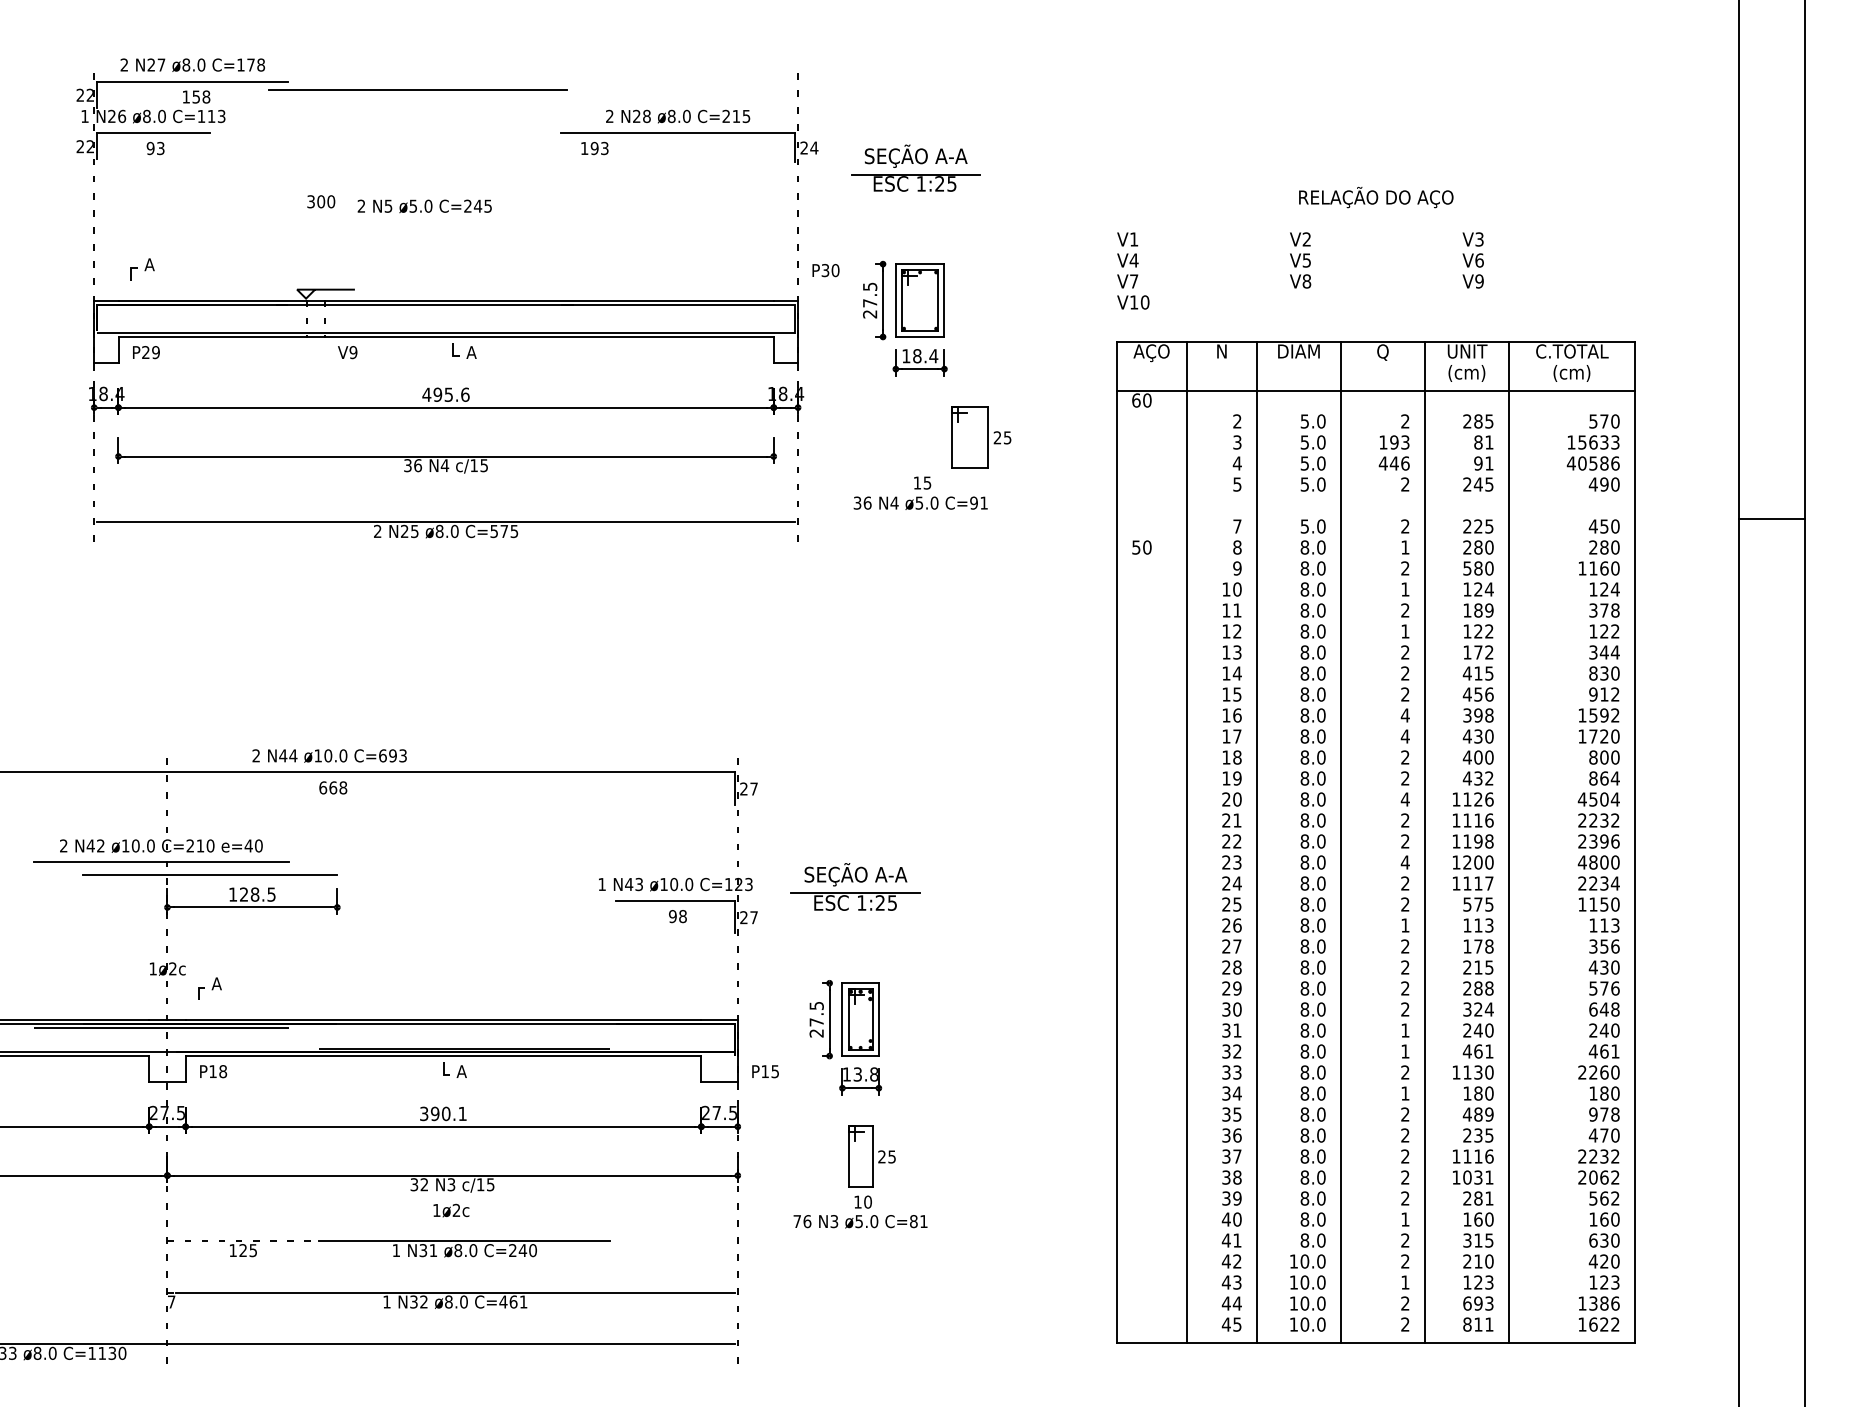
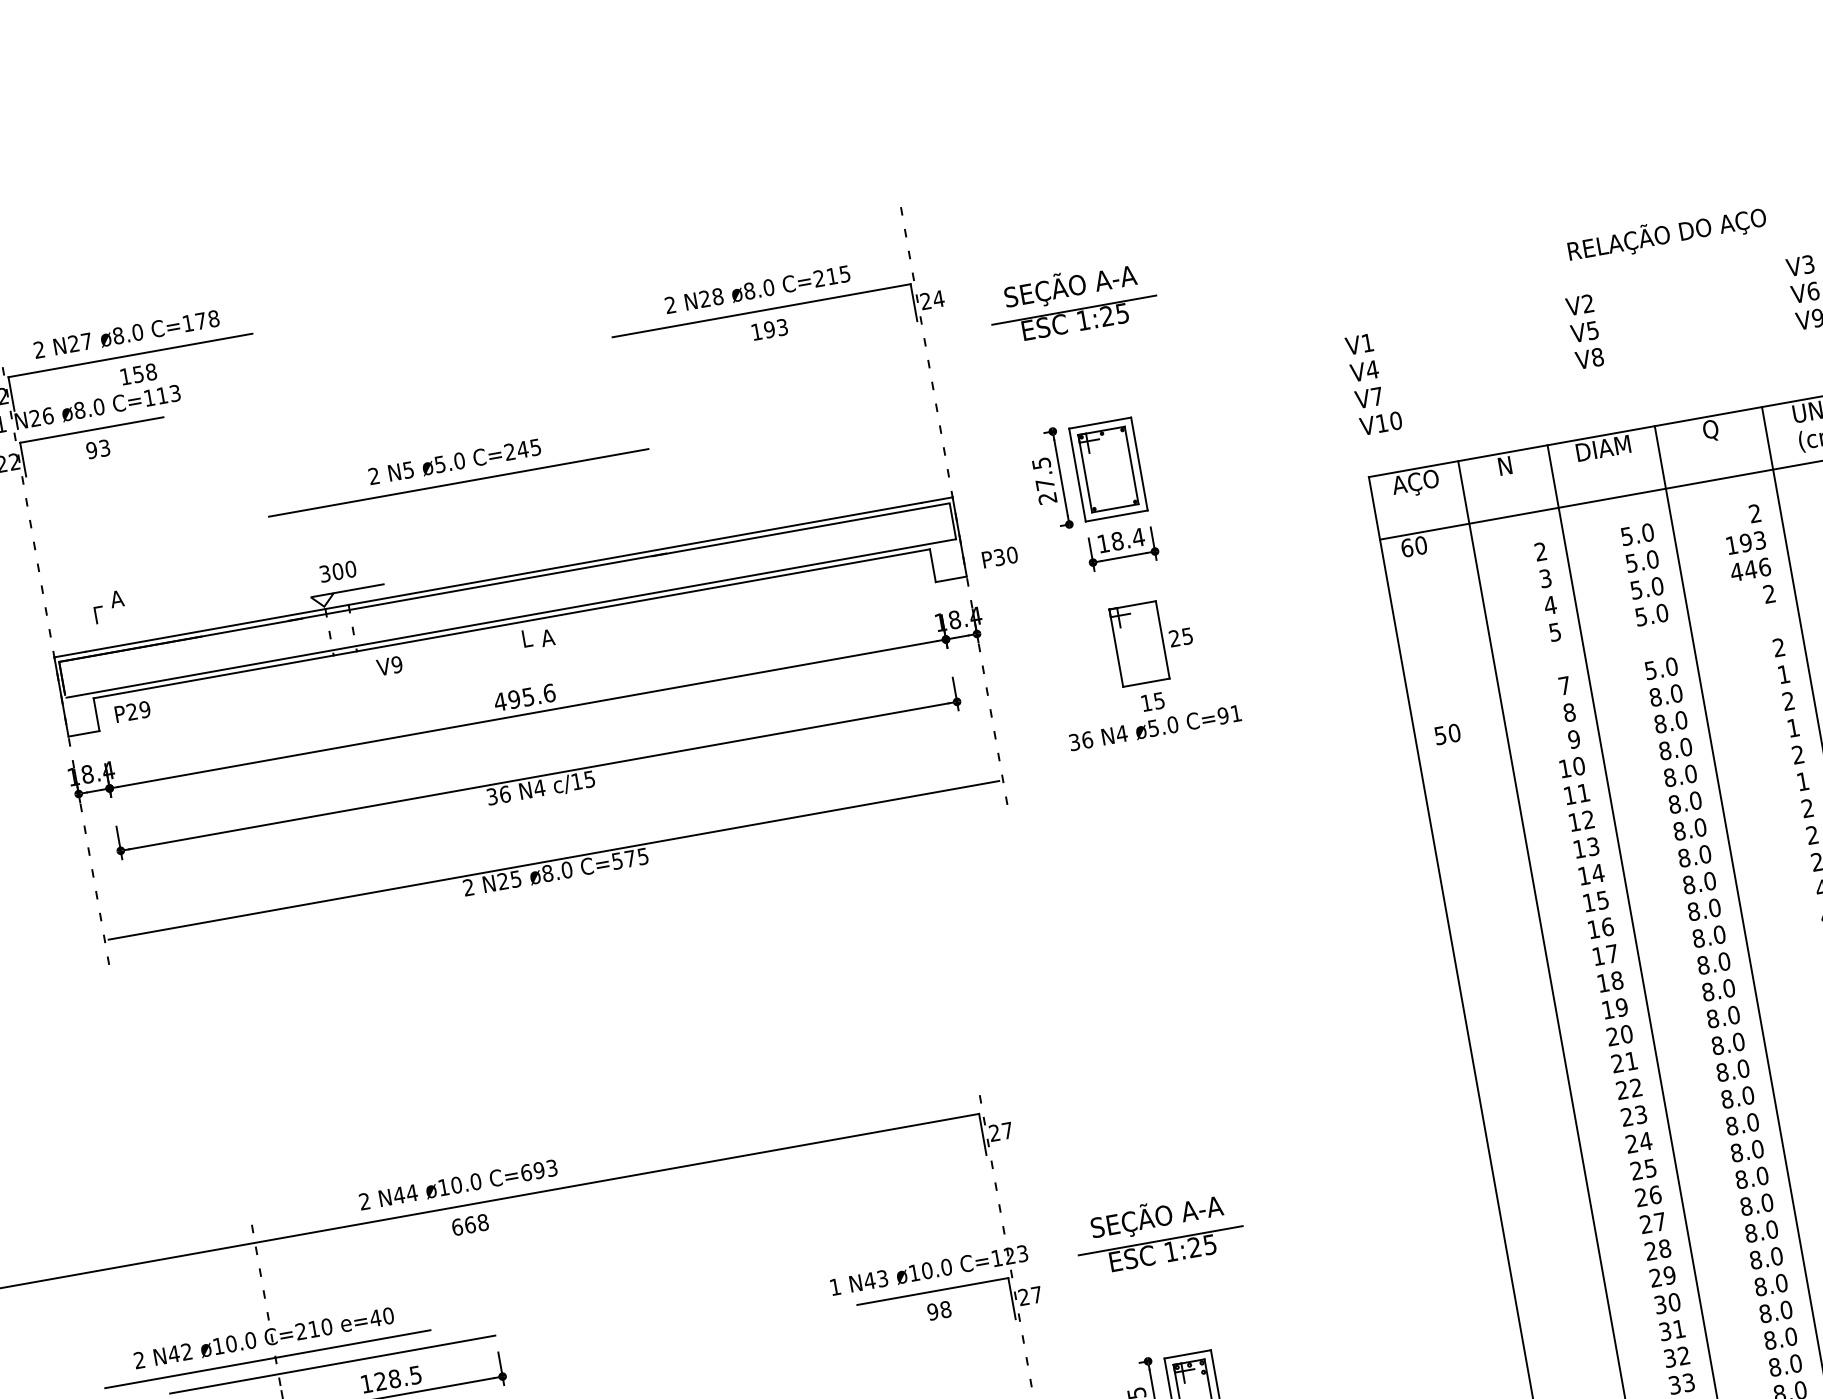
line: (417, 89) -> (458, 482), moved
text: (594, 148) -> (769, 329), moved
text: (321, 201) -> (338, 571), moved
text: (825, 270) -> (999, 557), moved
part: (981, 437) -> (1154, 641), moved

